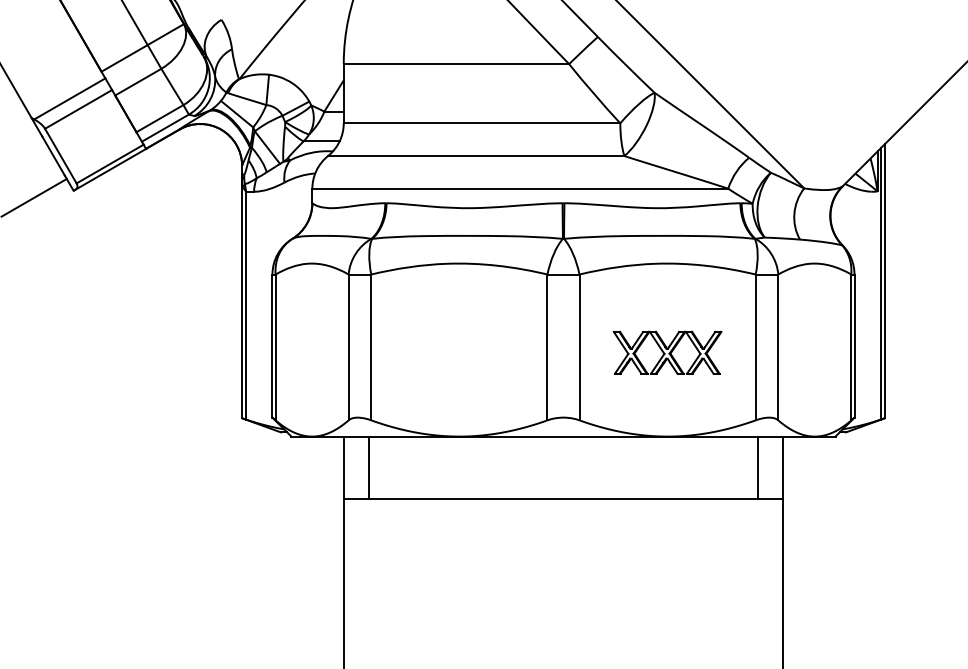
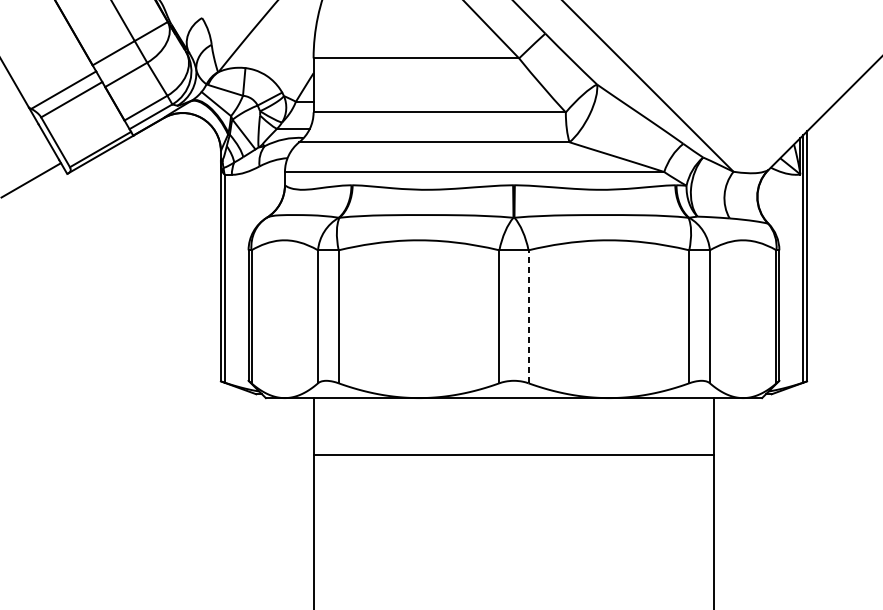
line: (579, 347) -> (528, 316), solid -> dashed
part: (667, 352) -> (608, 321), removed
line: (368, 467) -> (336, 426), removed
line: (758, 467) -> (691, 426), removed

